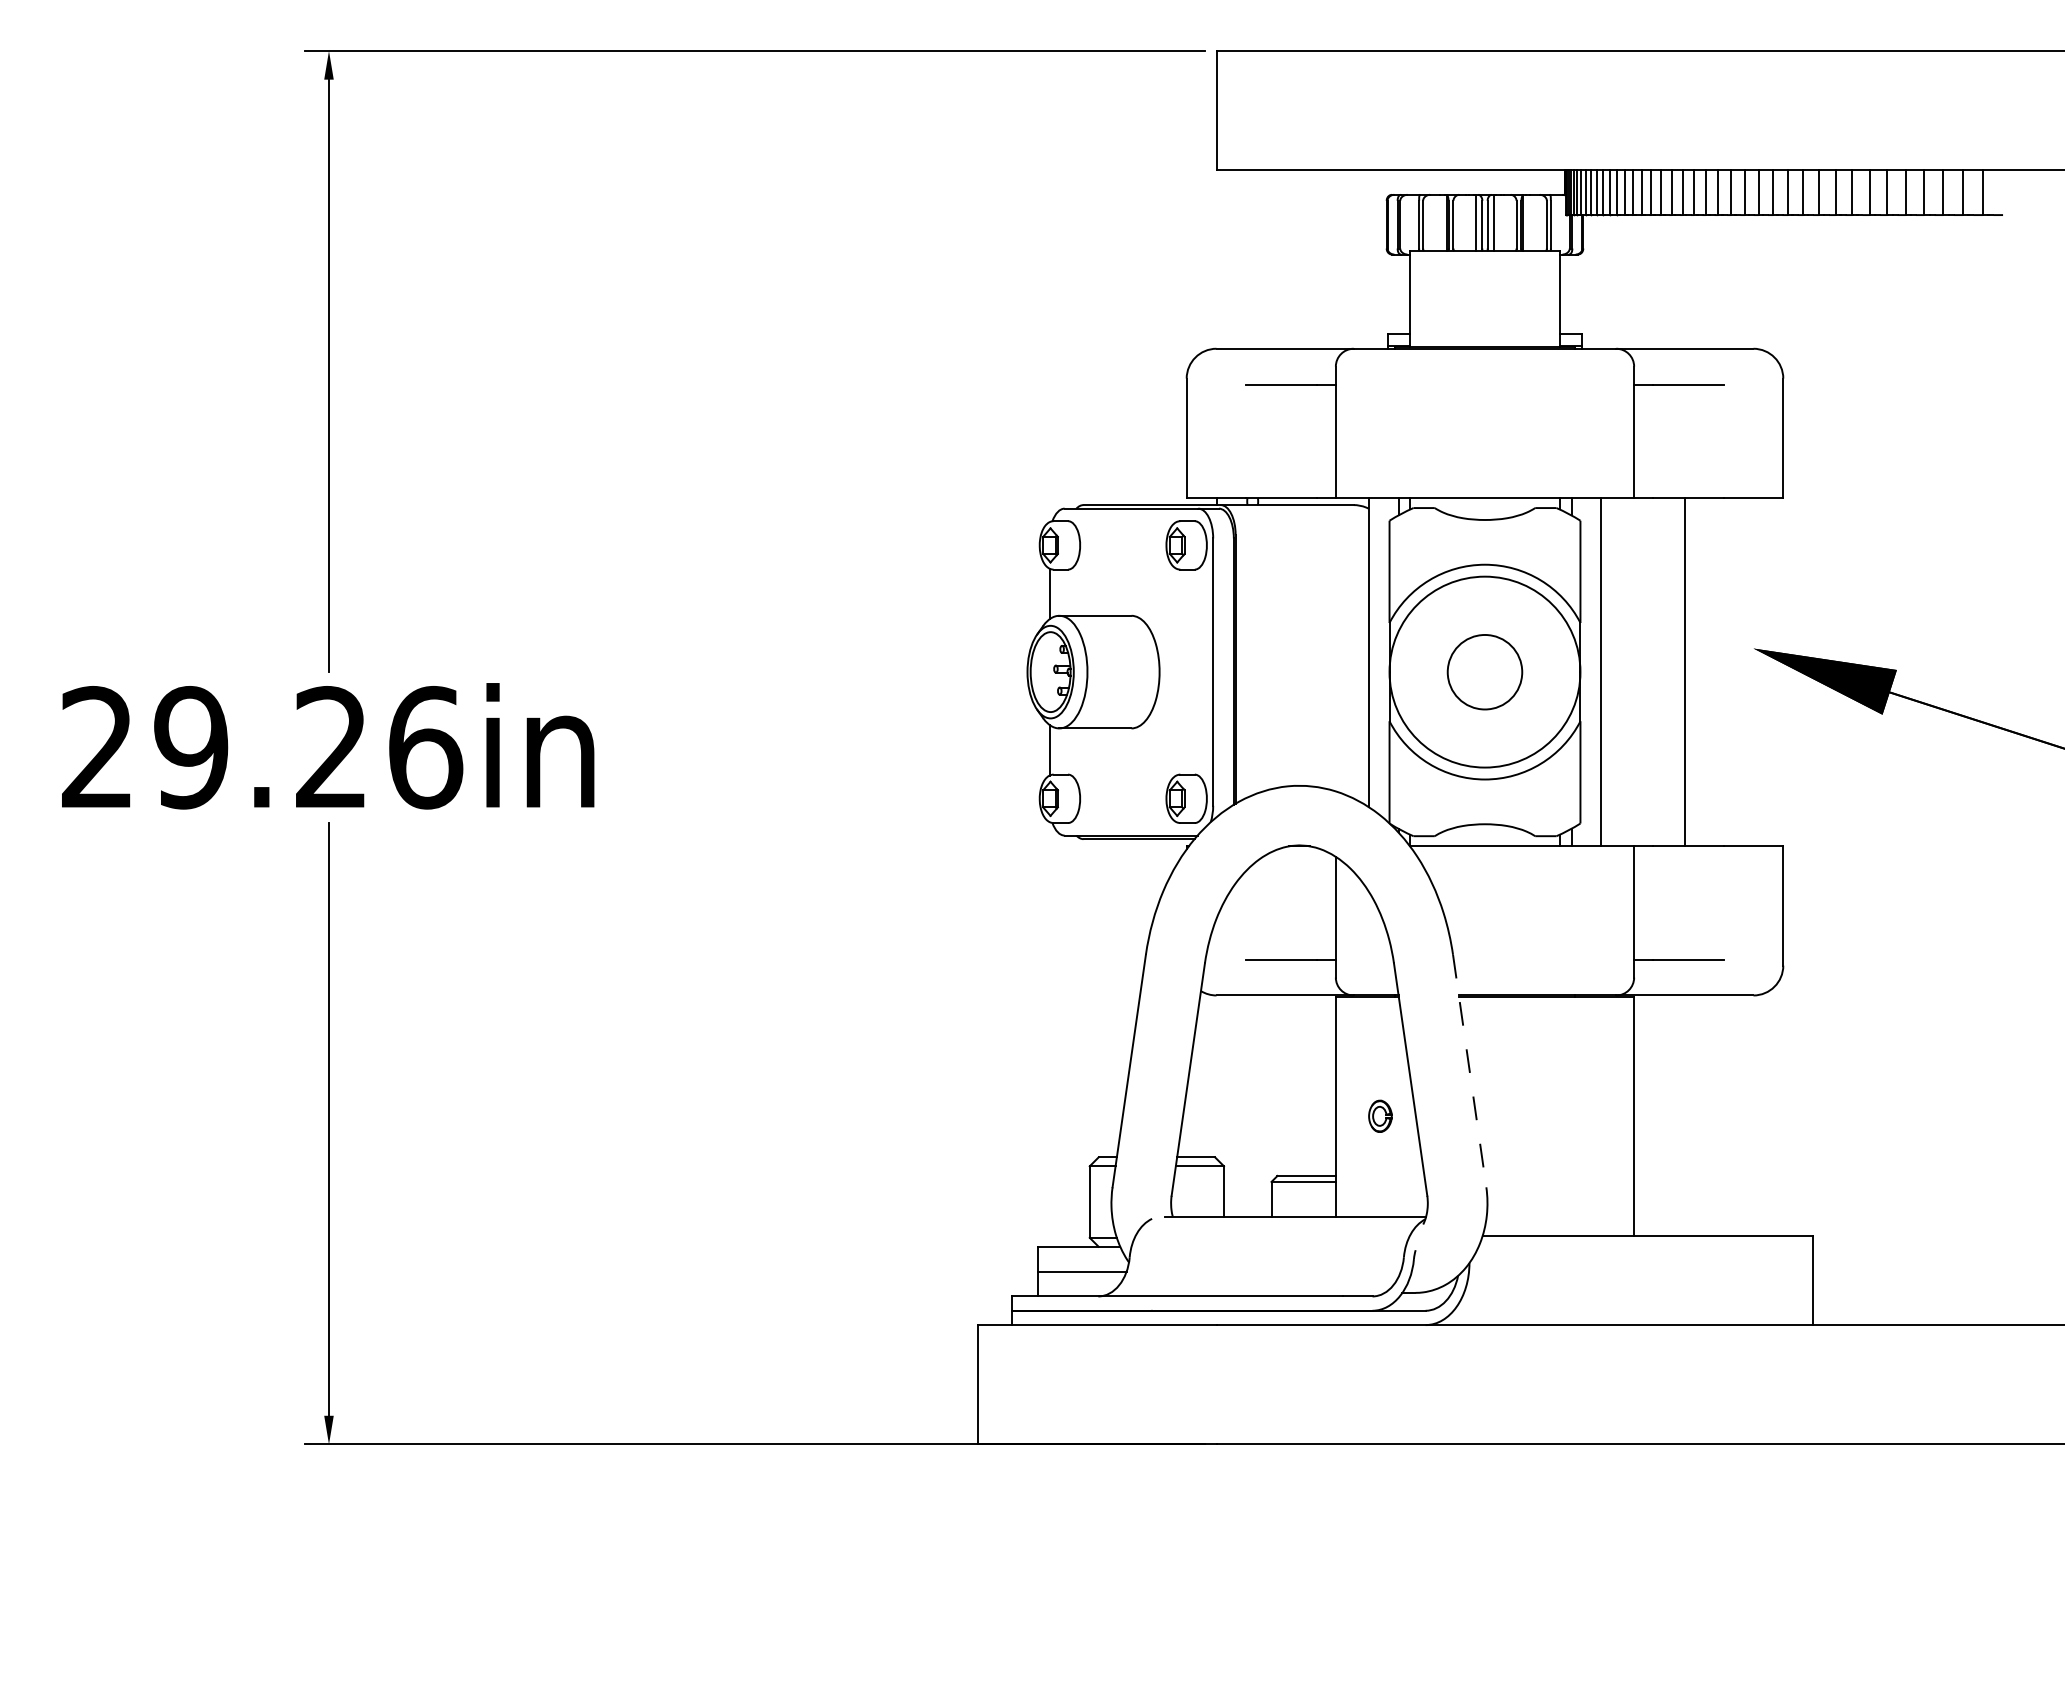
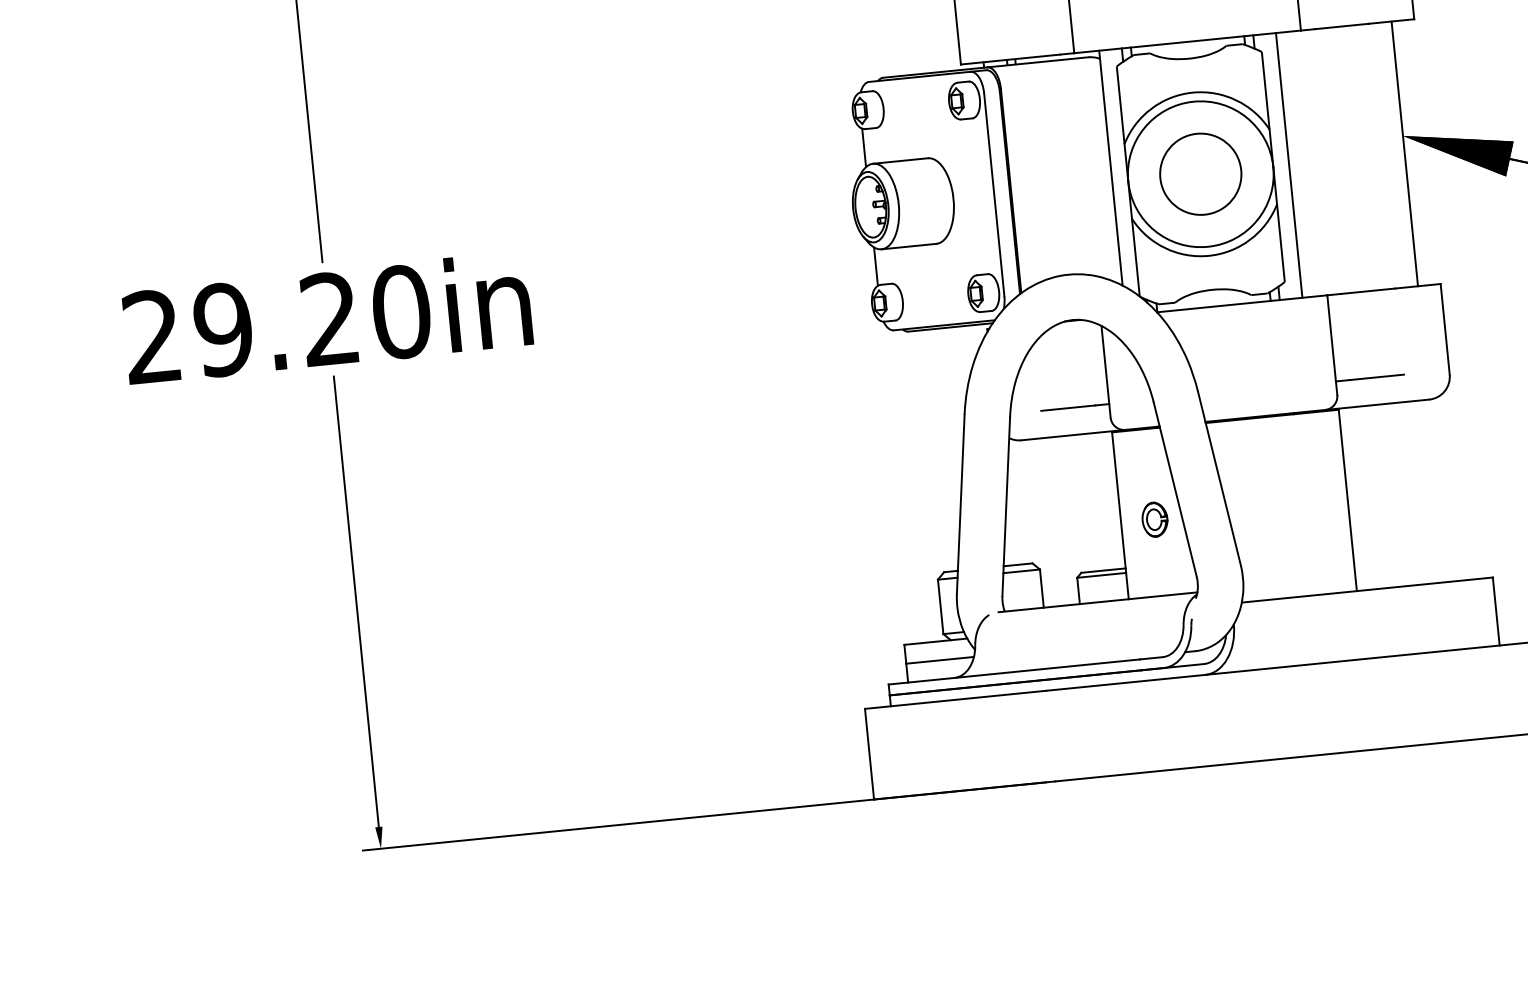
line: (1685, 671) -> (1404, 153), moved
circle: (1484, 672) -> (1200, 174), size x1.43
text: (425, 747) -> (401, 311), 29.26in -> 29.20in
line: (1469, 1071) -> (1219, 478), dashed -> solid
part: (1380, 1116) -> (1155, 519), size x1.43

